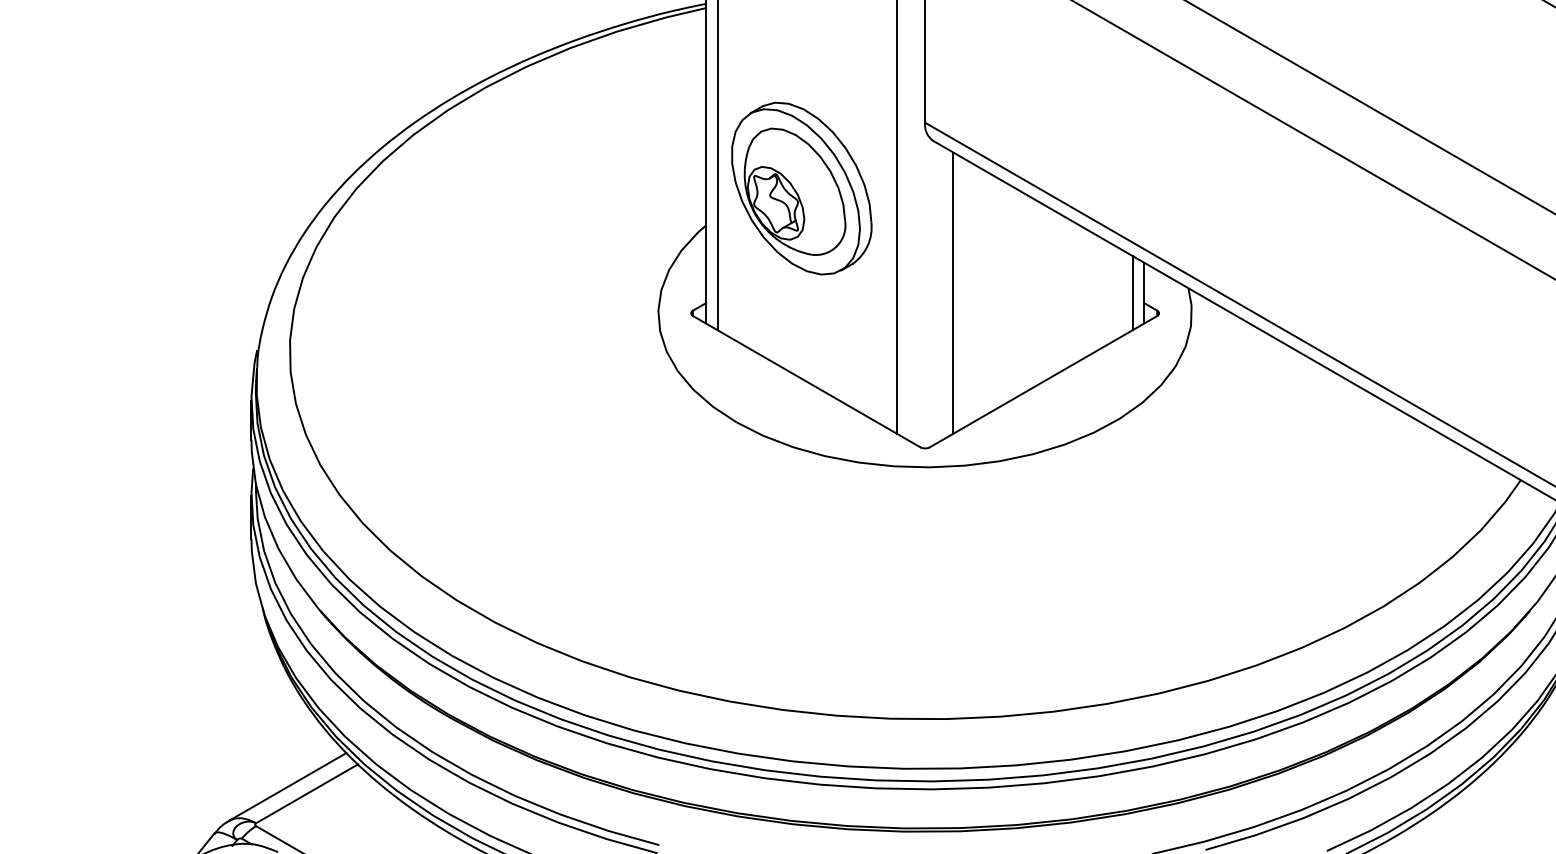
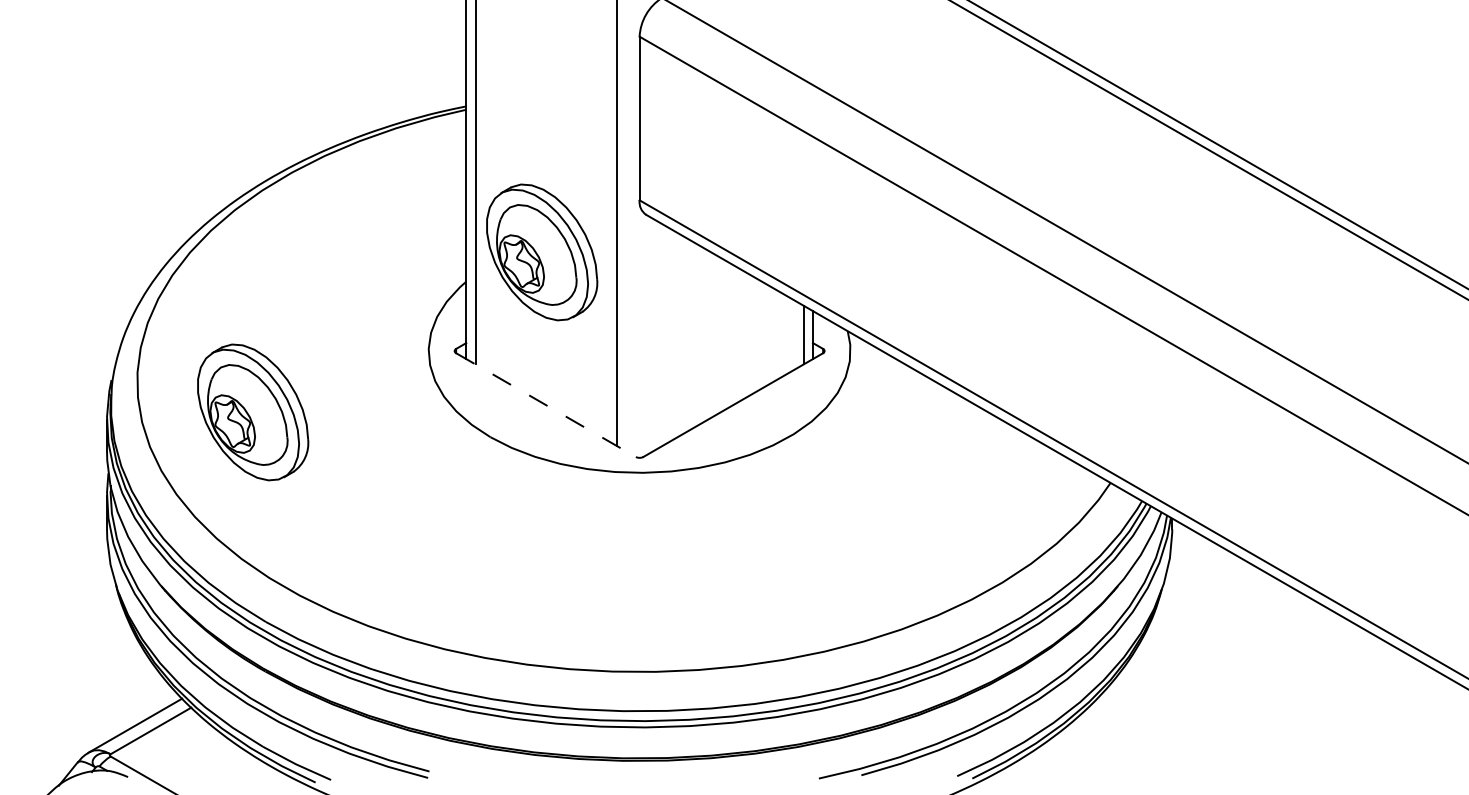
line: (954, 292) -> (662, 334), removed
line: (807, 382) -> (546, 405), solid -> dashed
part: (436, 391) -> (253, 412), added

